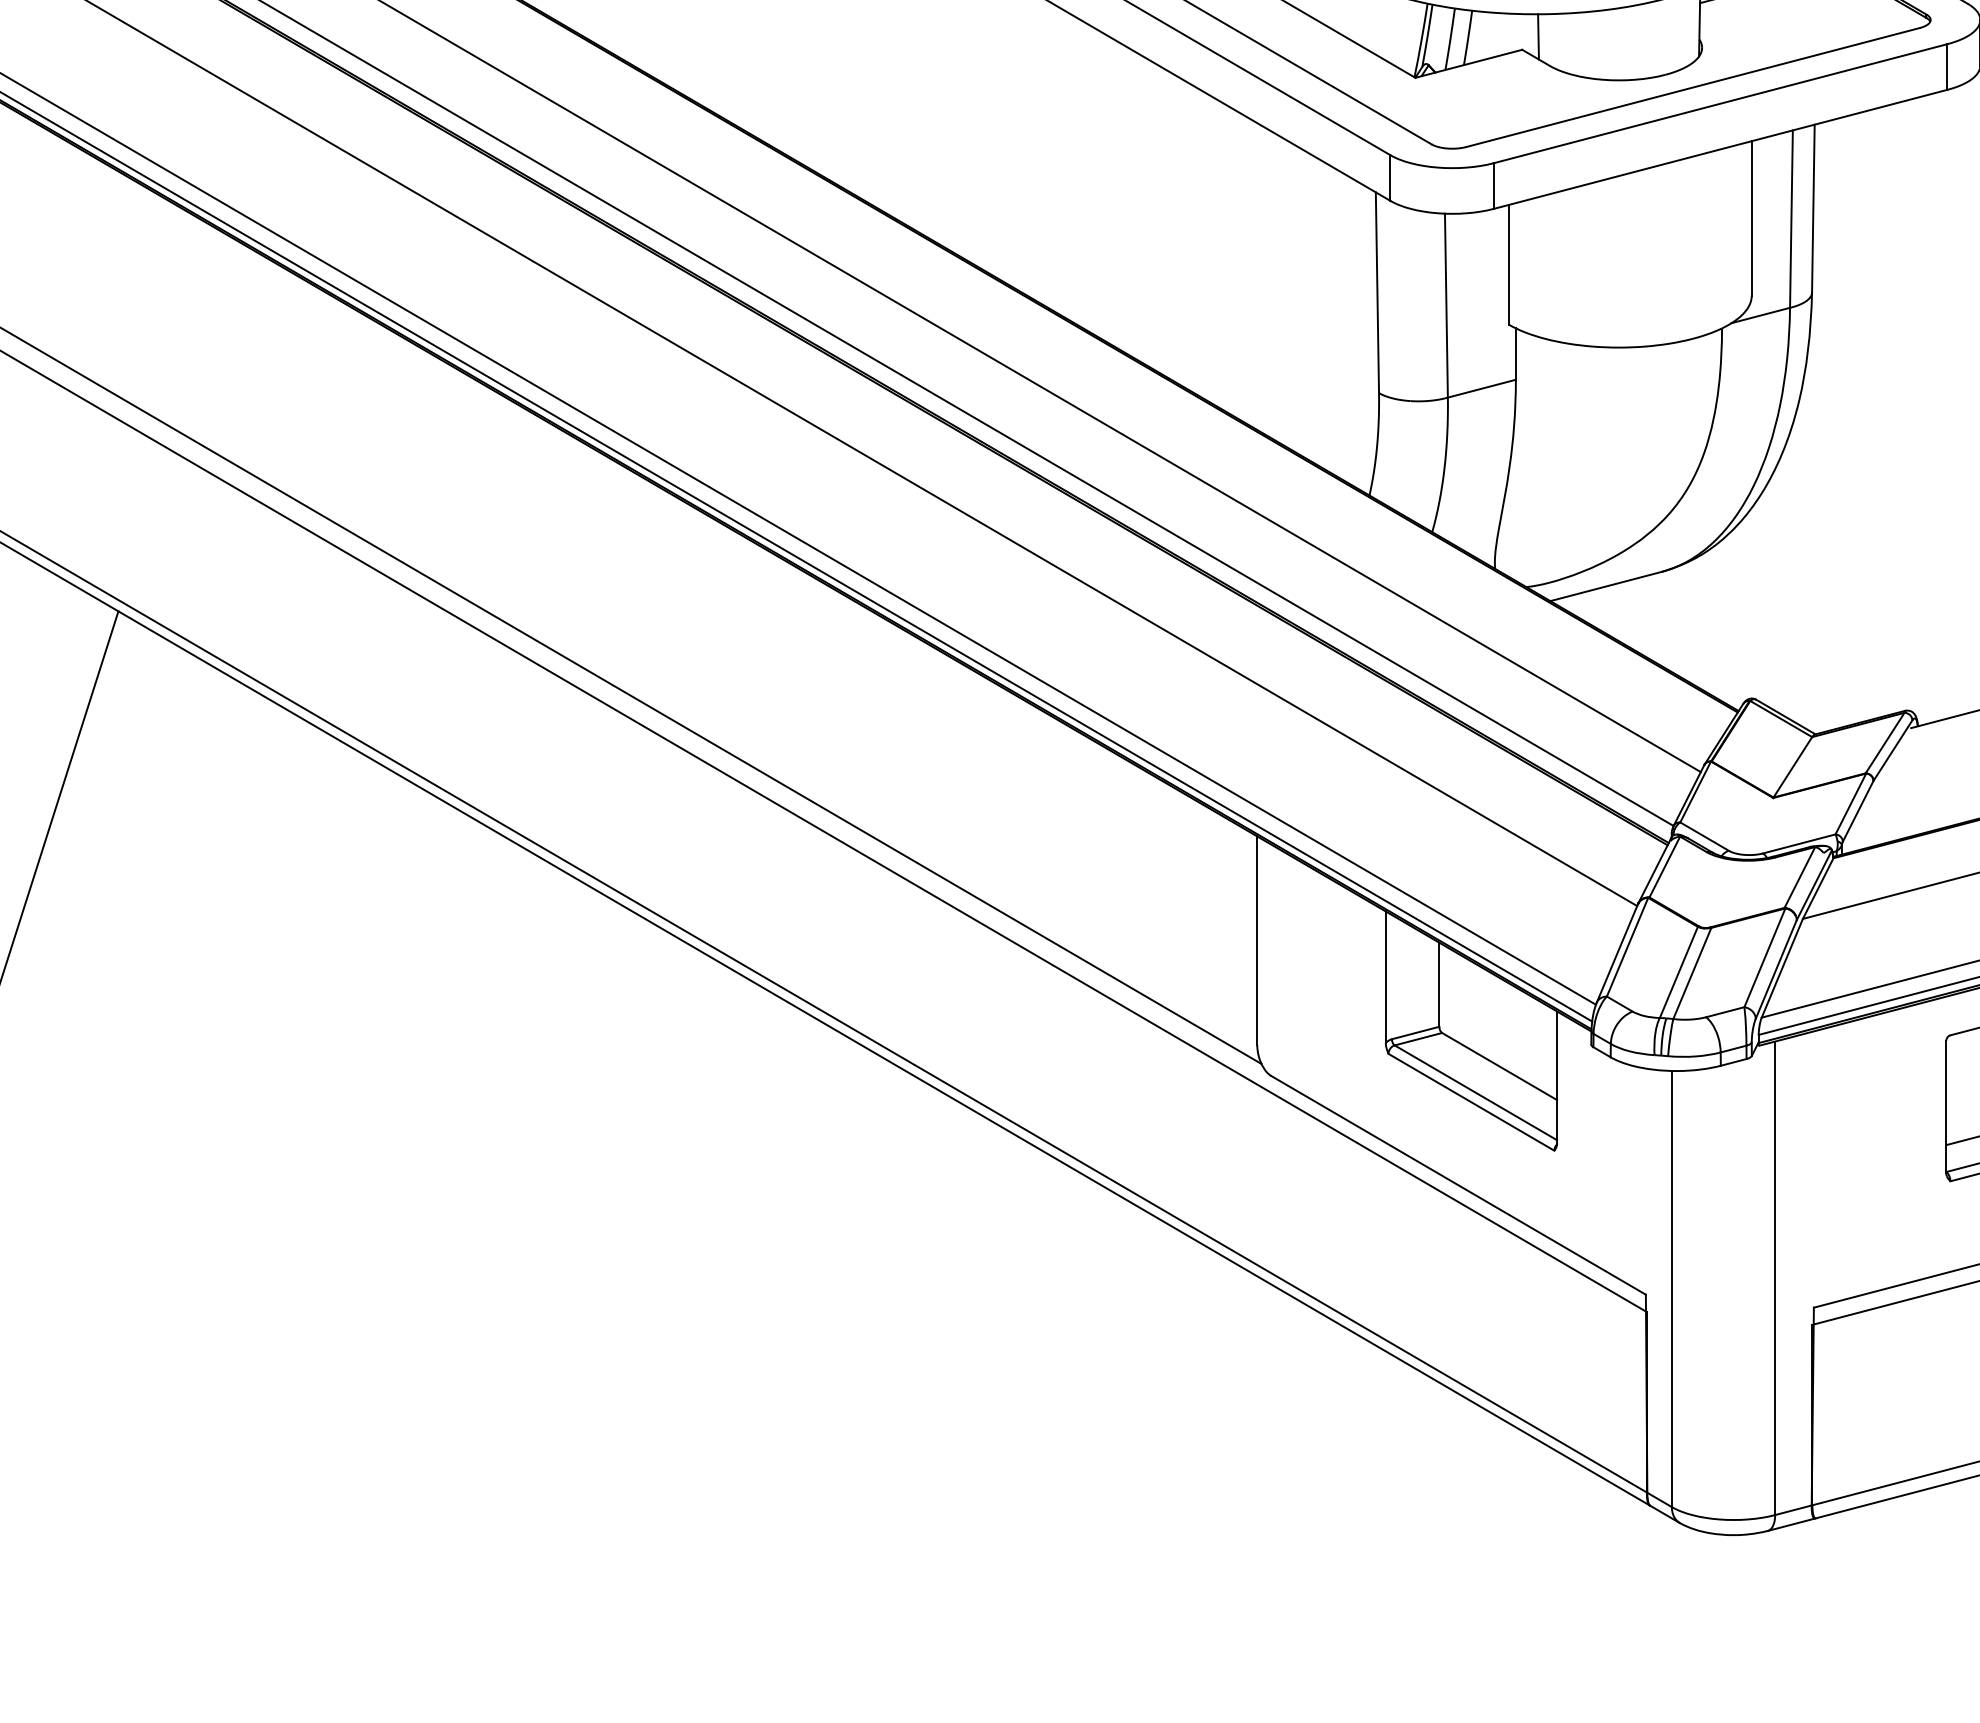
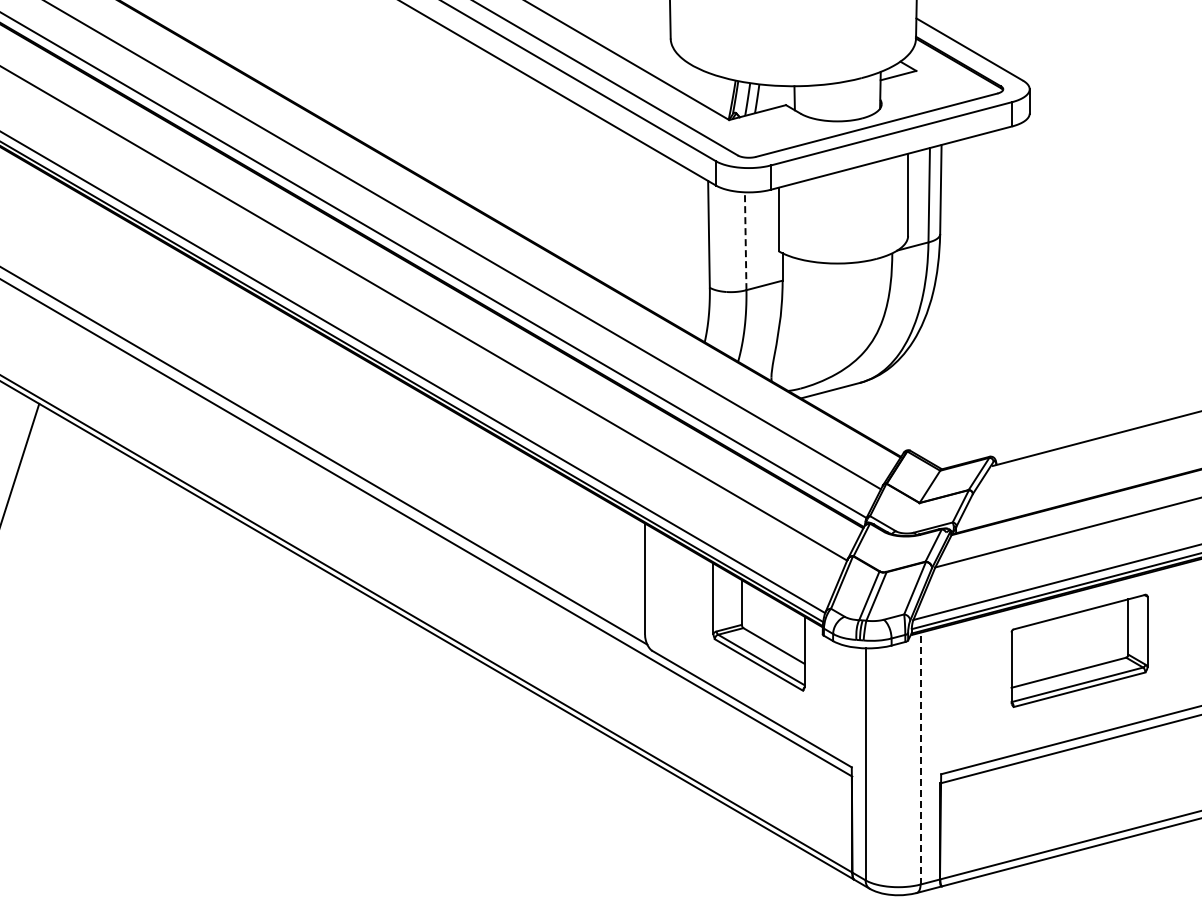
line: (1446, 306) -> (745, 241), solid -> dashed
line: (1775, 1278) -> (920, 758), solid -> dashed

